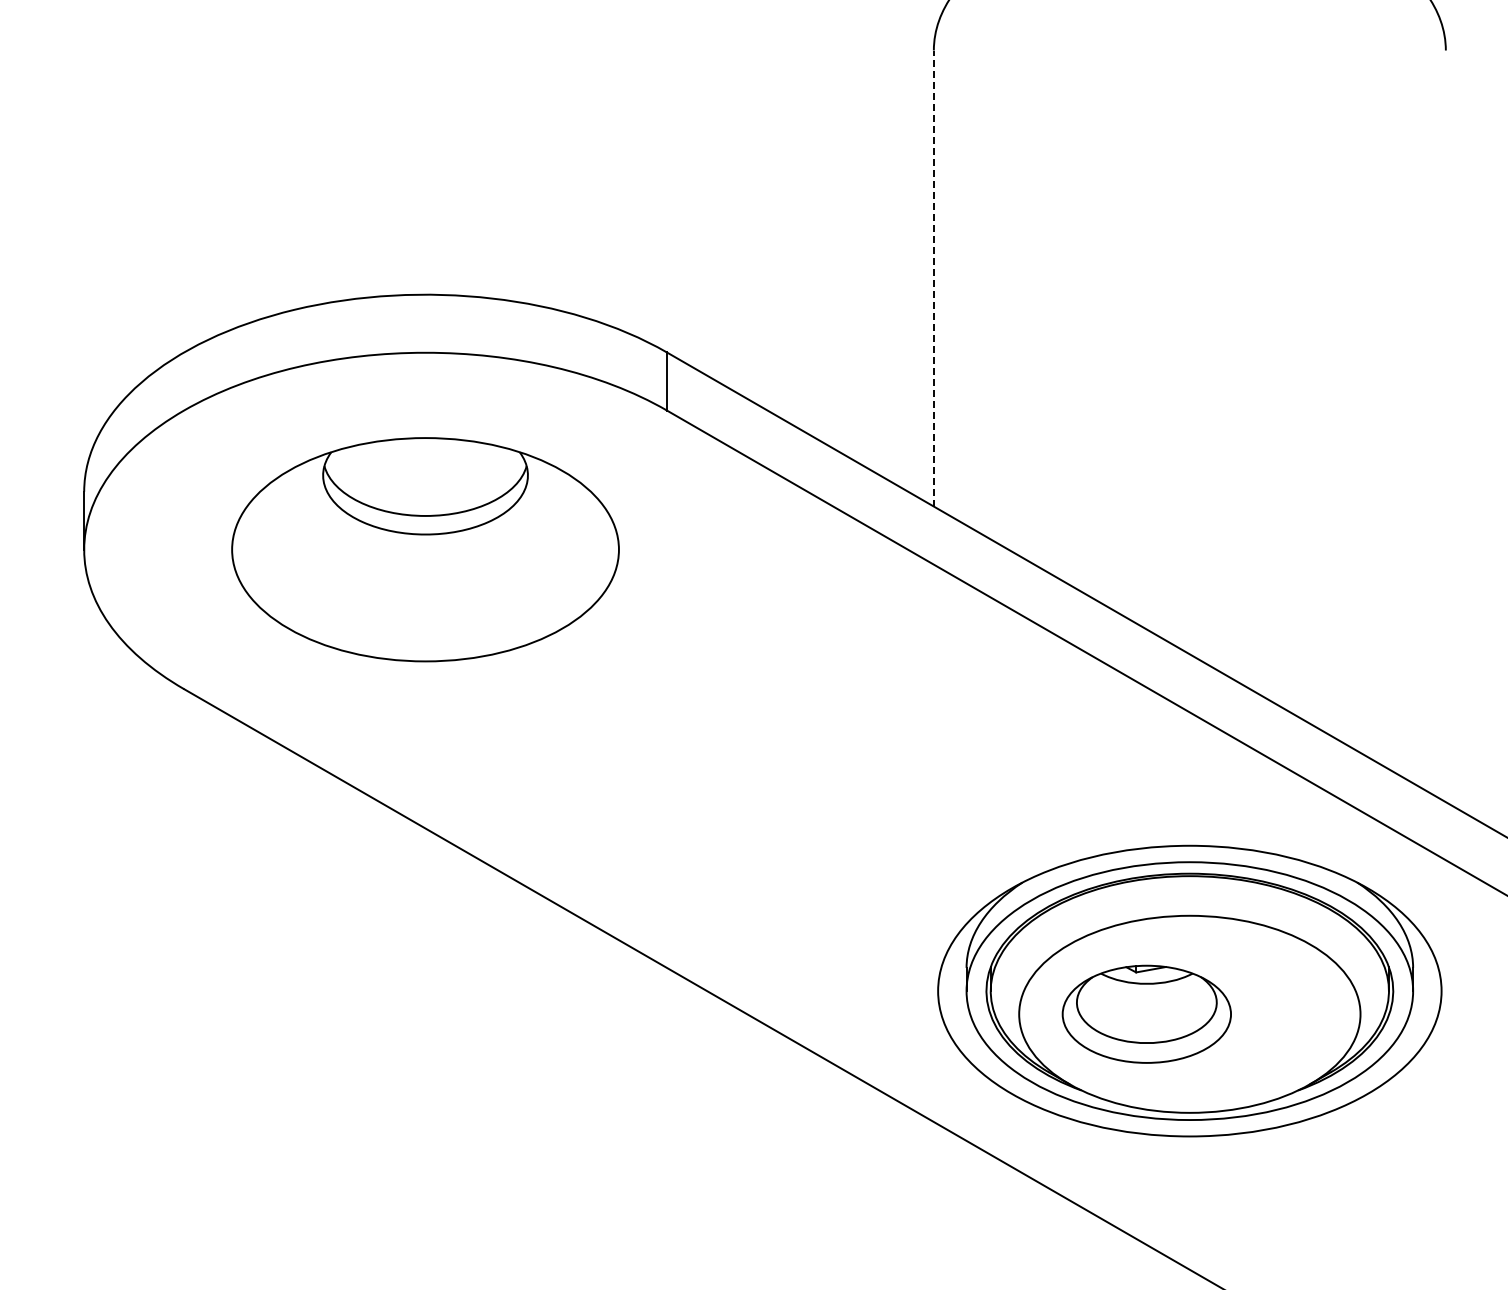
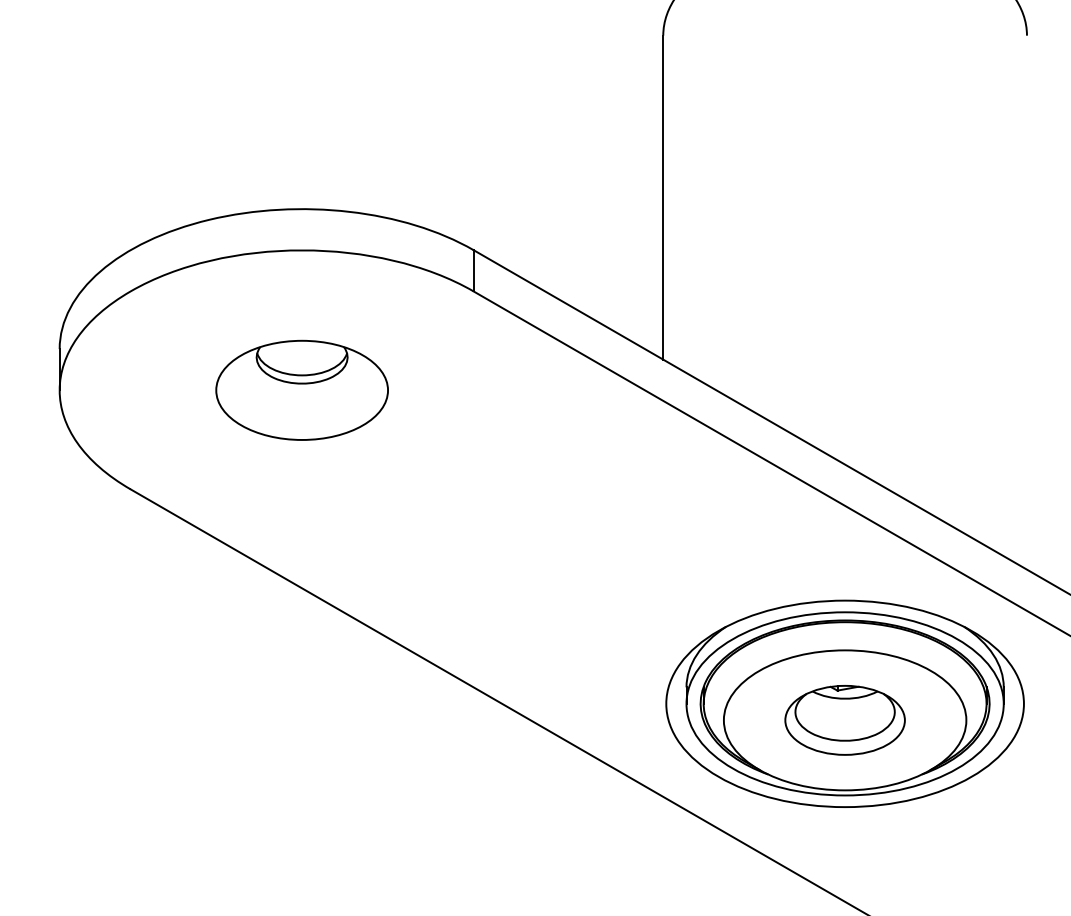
line: (933, 278) -> (663, 197), dashed -> solid
part: (425, 549) -> (302, 390), size x0.62
part: (1146, 1013) -> (844, 719), moved

